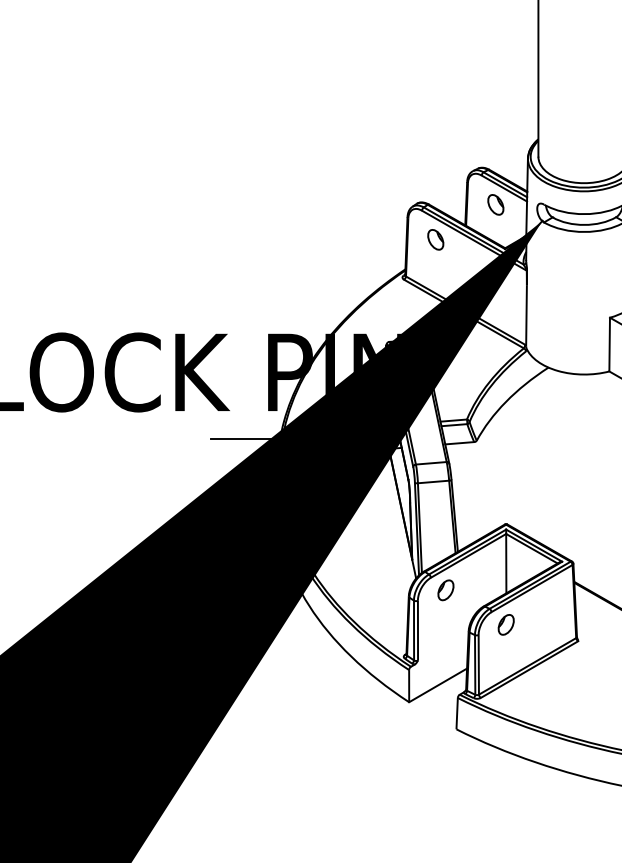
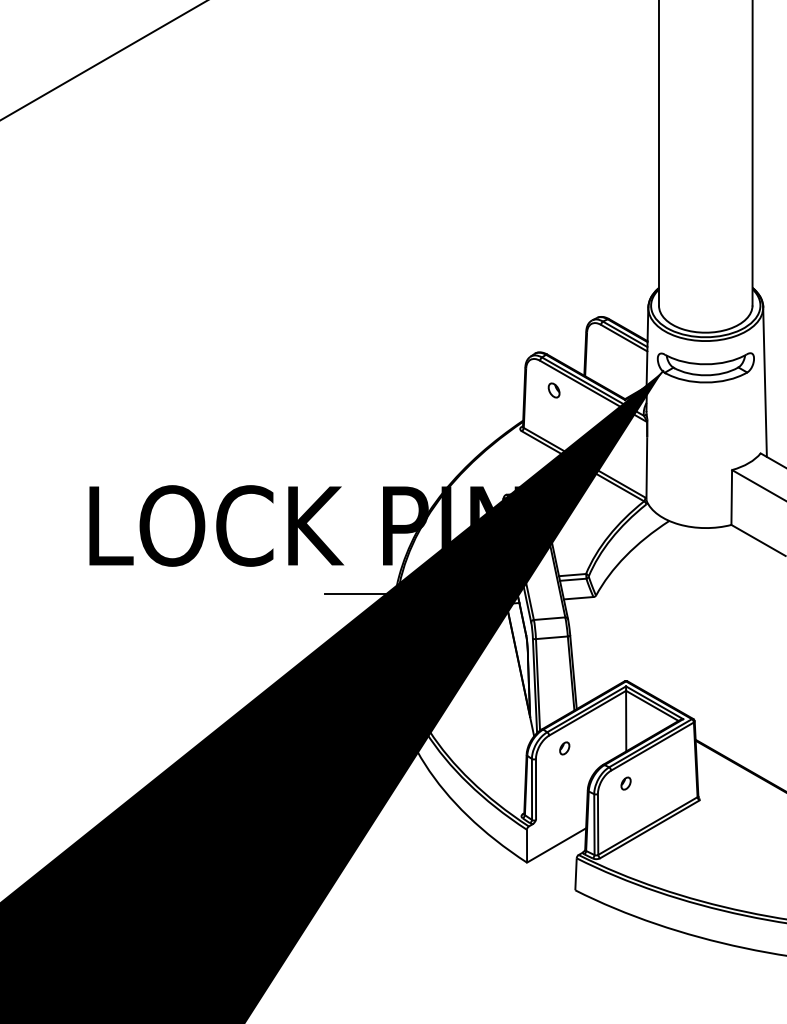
part: (495, 204) -> (615, 354), removed
part: (435, 239) -> (553, 390), size x0.7
part: (445, 590) -> (564, 748), size x0.6
part: (505, 624) -> (625, 783), size x0.6

